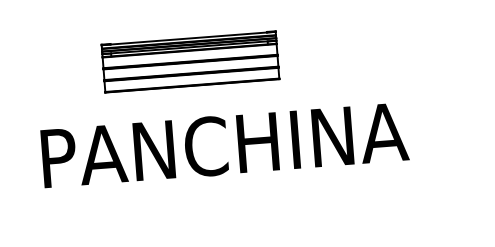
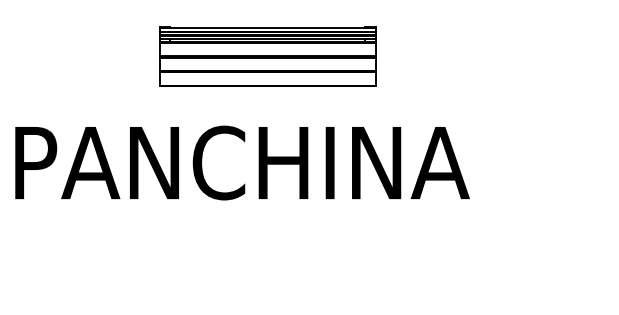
part: (190, 61) -> (267, 56), moved

